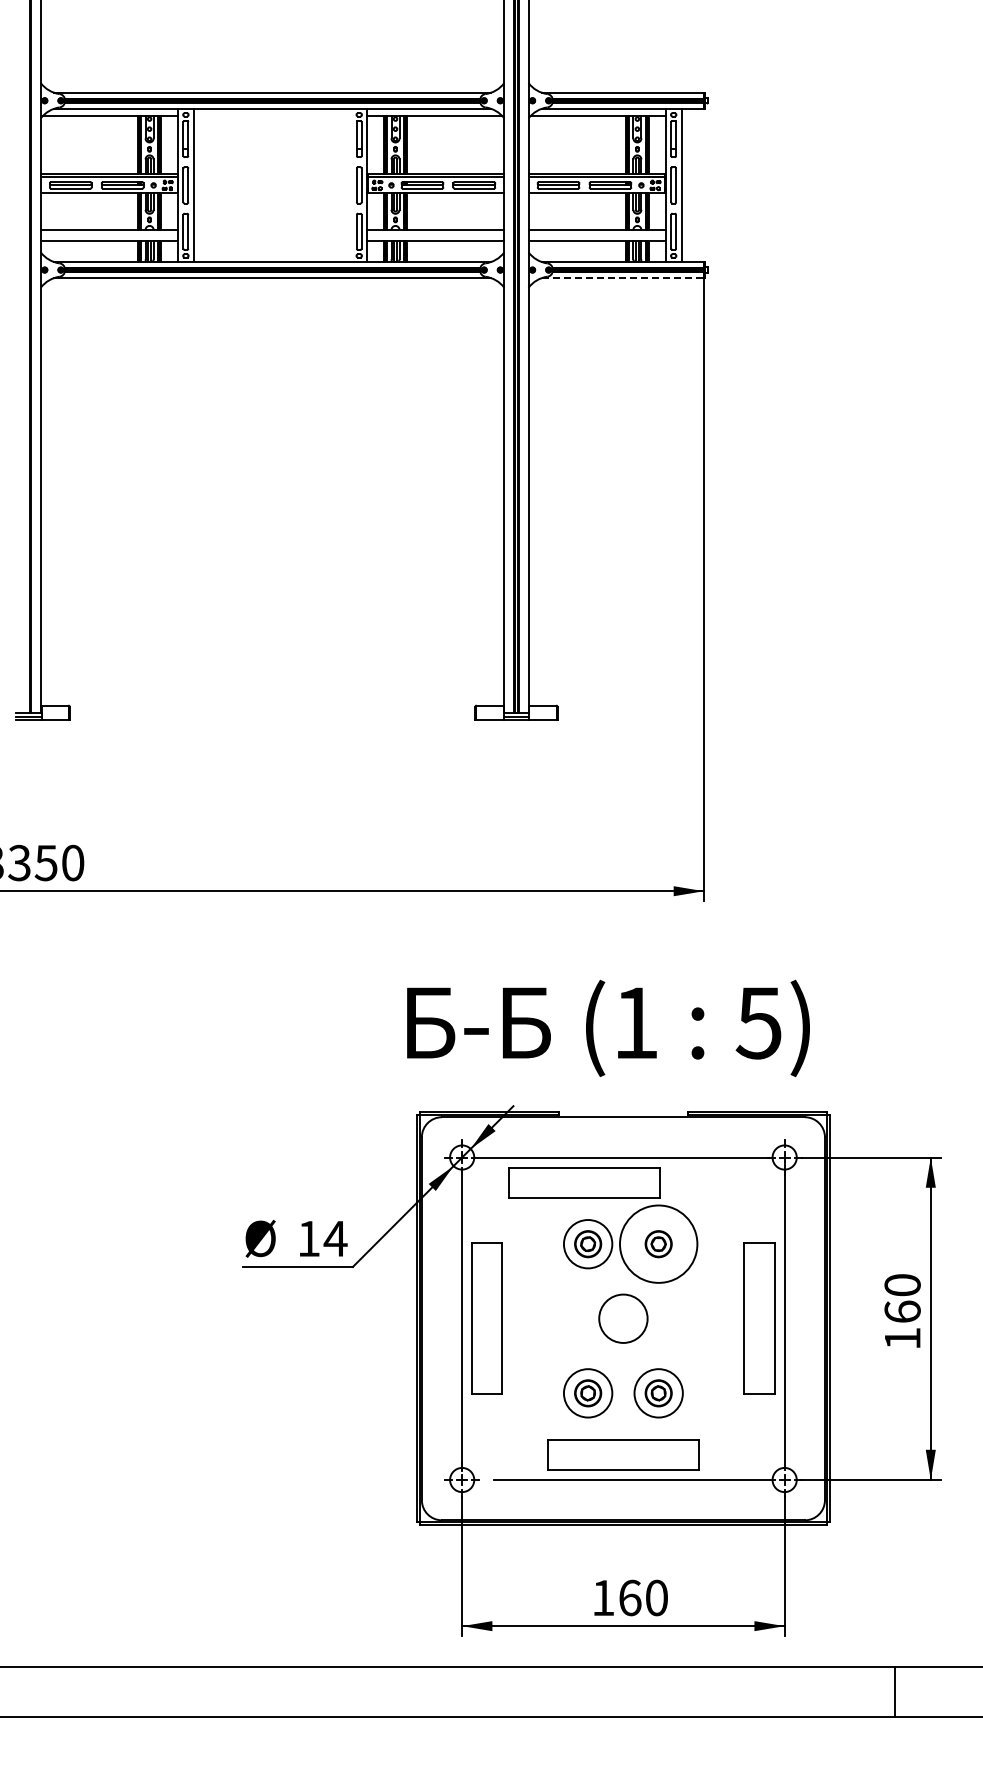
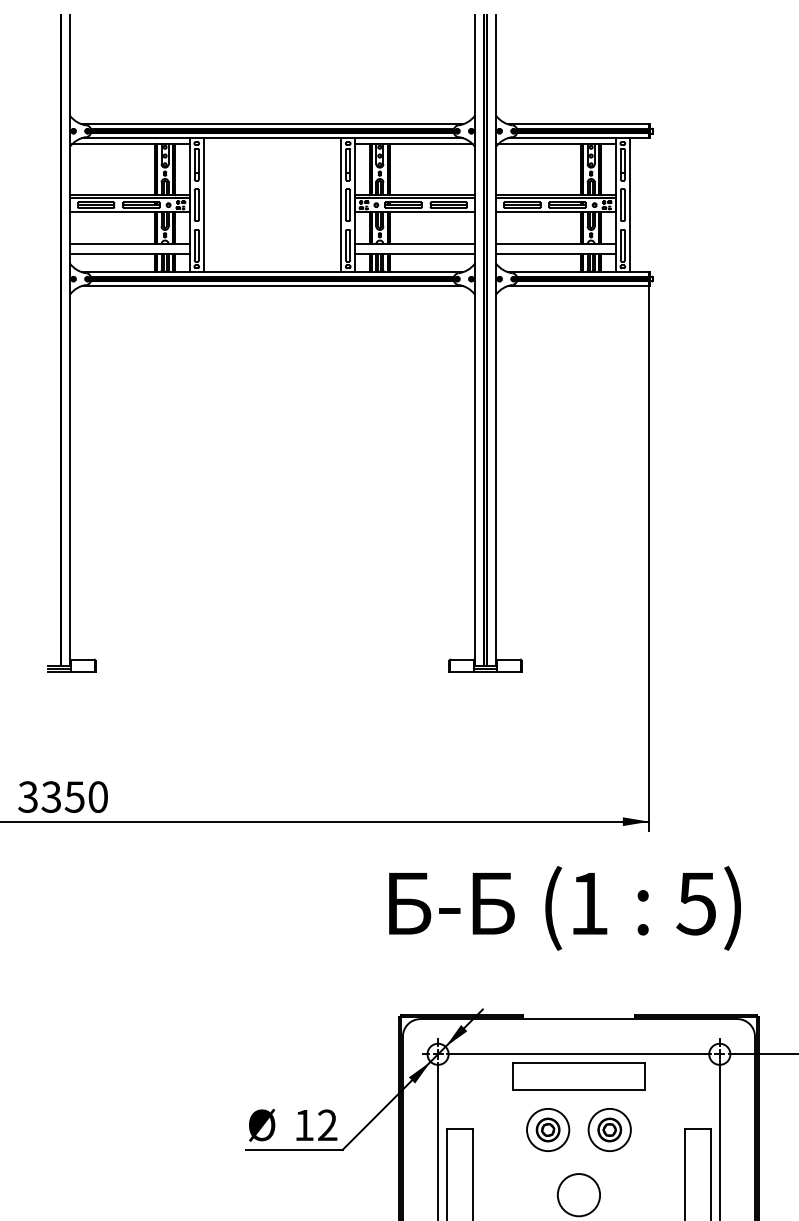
line: (351, 185) -> (341, 205), added
line: (623, 278) -> (579, 286), dashed -> solid
text: (608, 1027) -> (565, 907), moved
part: (584, 1182) -> (579, 1076), moved
text: (335, 1238) -> (327, 1125), 14 -> 12
circle: (658, 1244) -> (609, 1130), size x0.62

